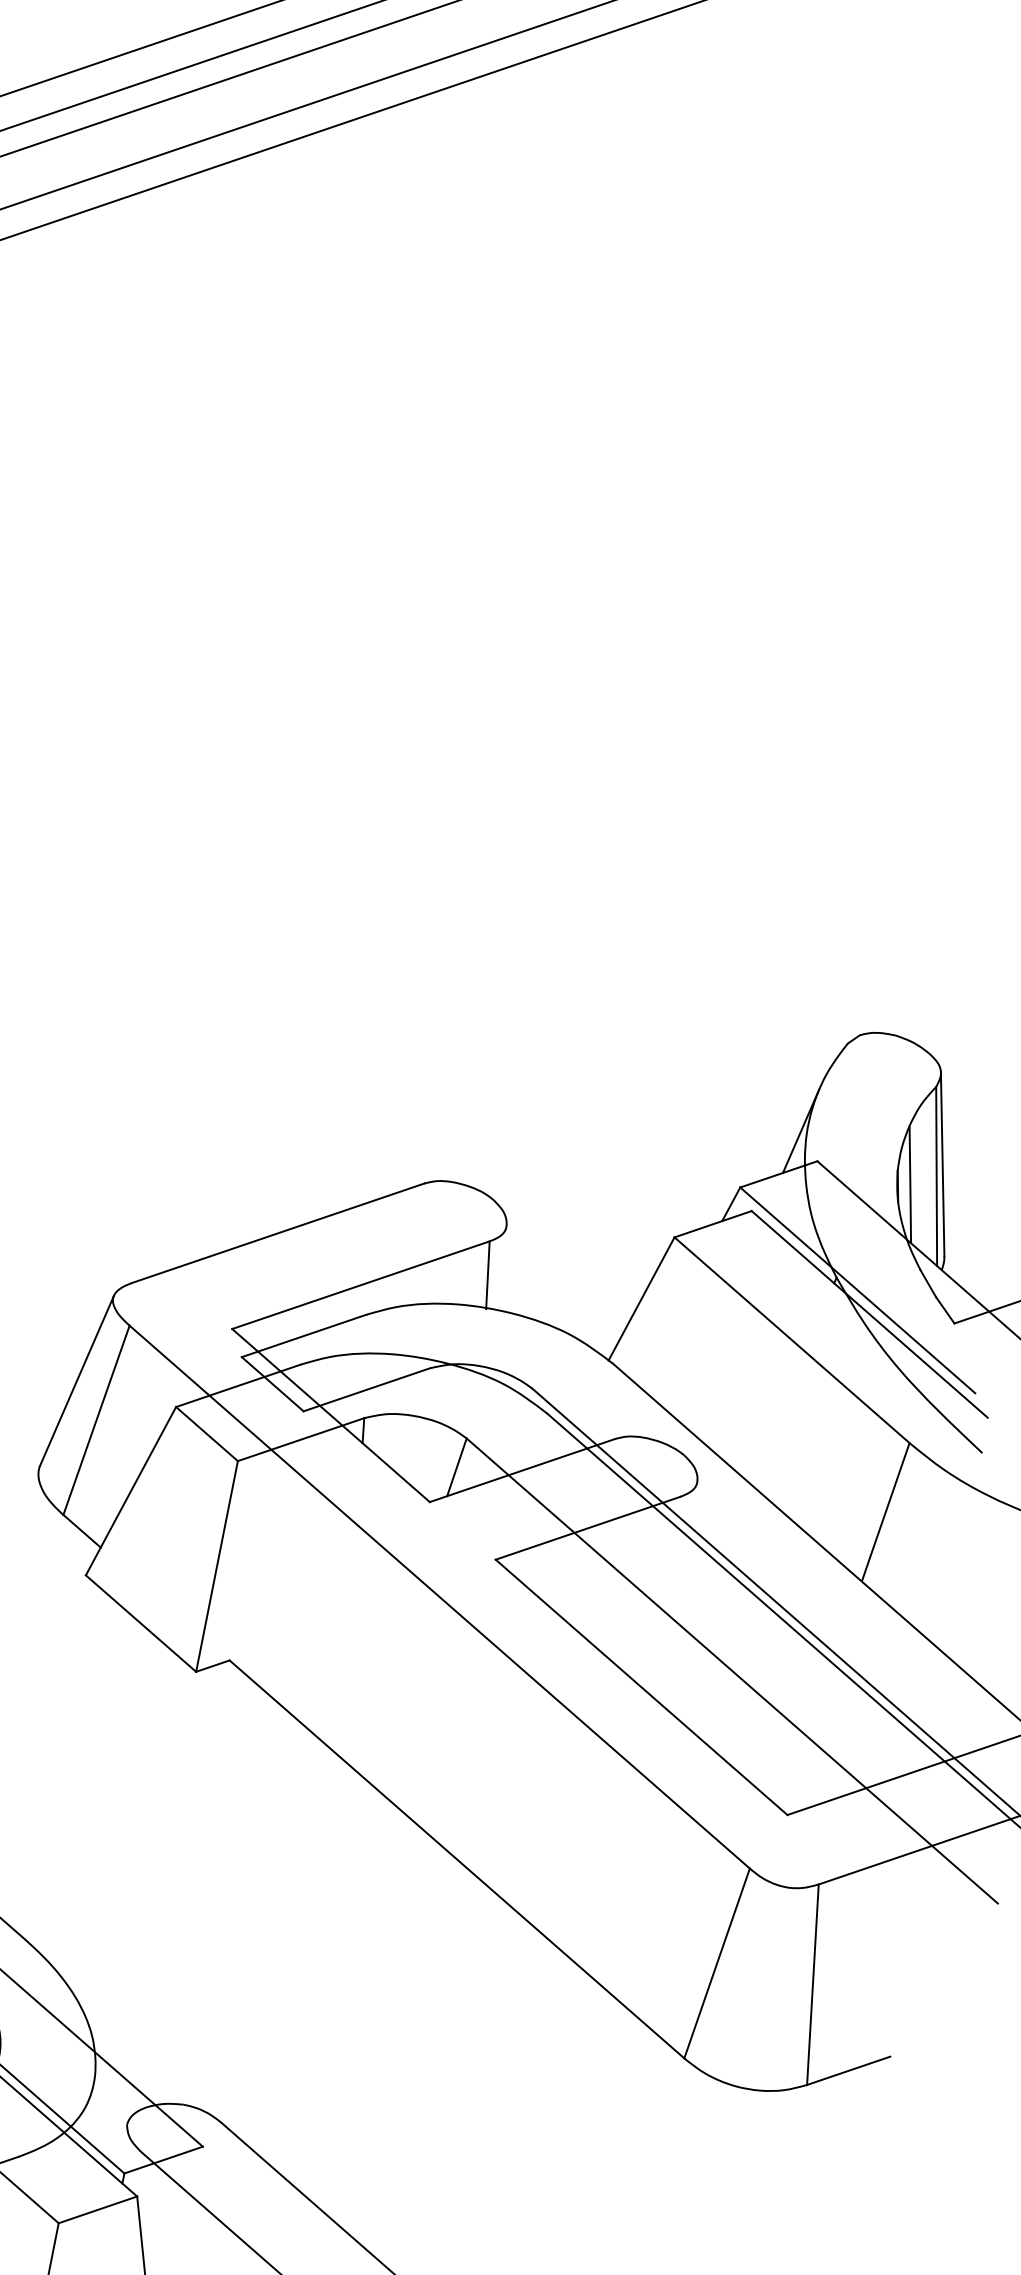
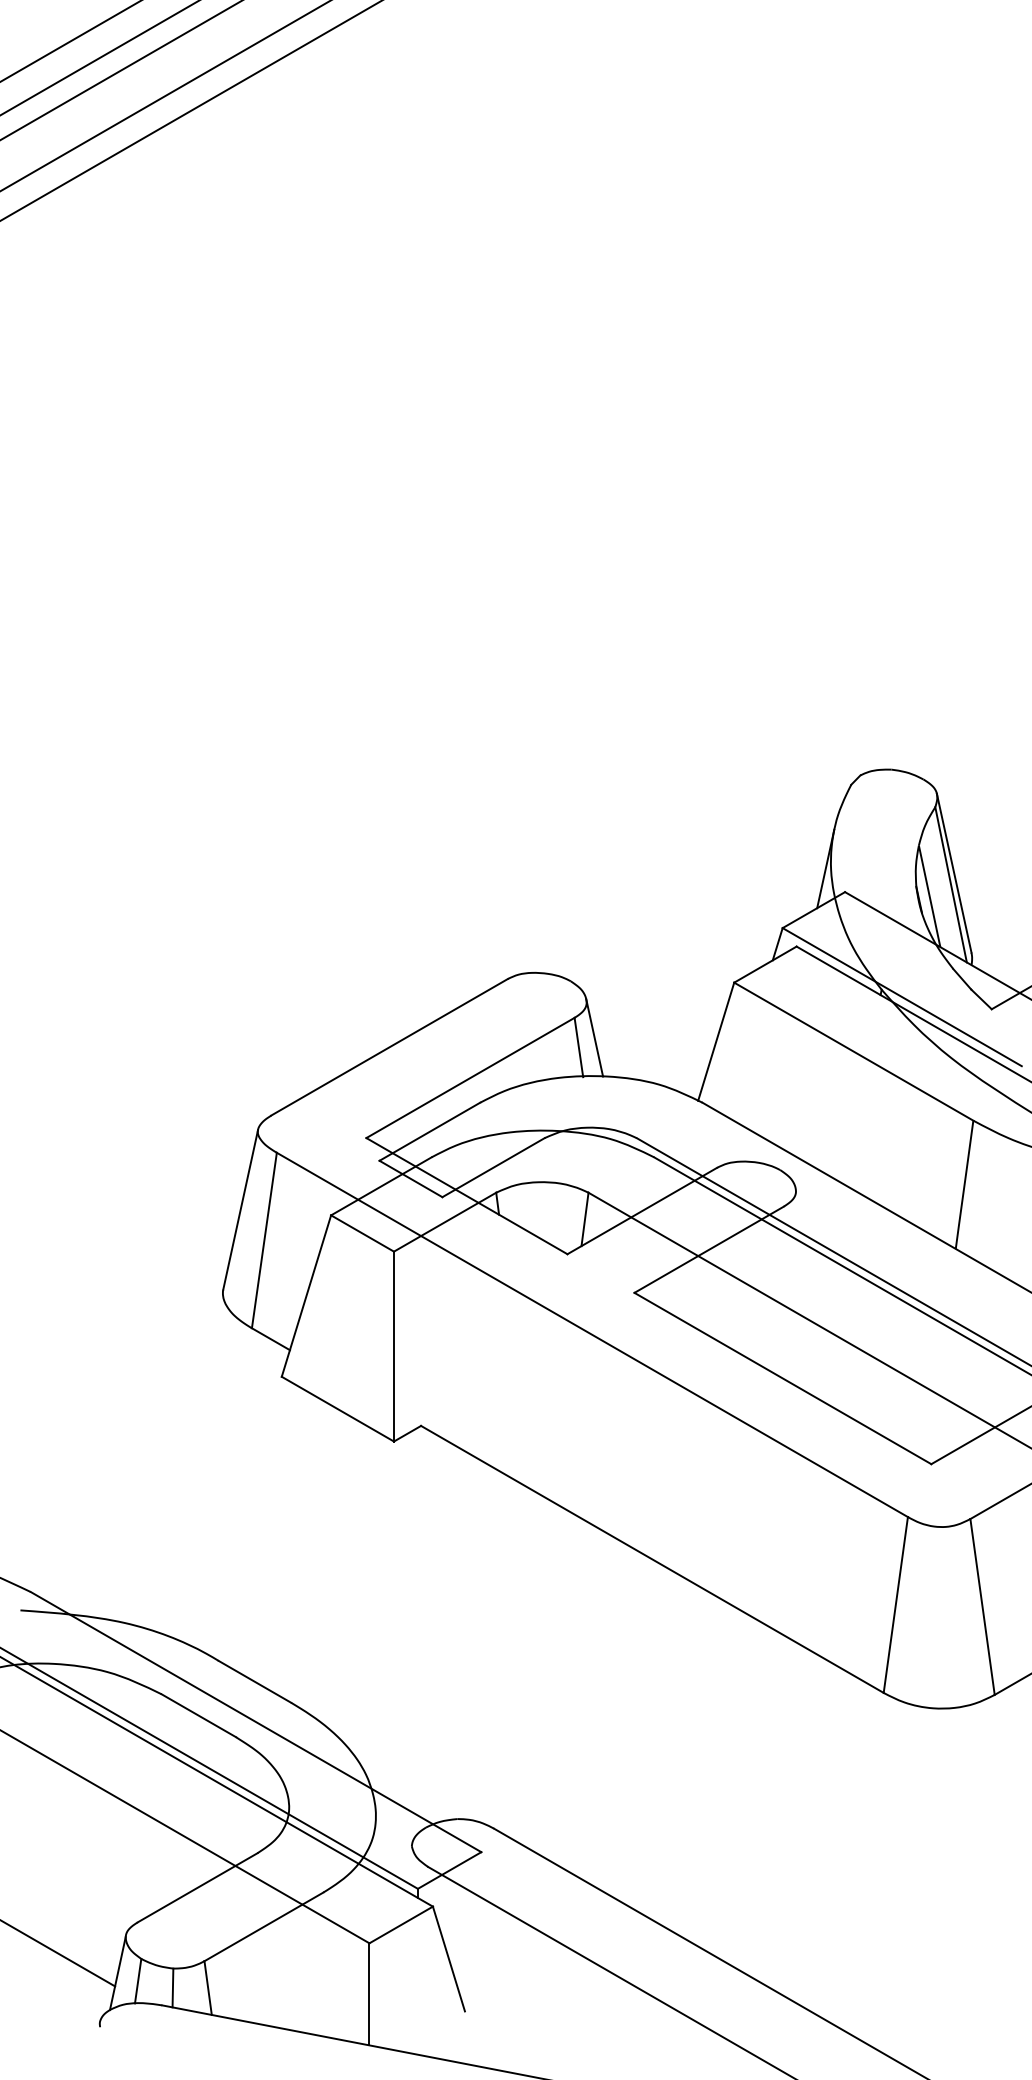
line: (507, 1267) -> (594, 1037), added

